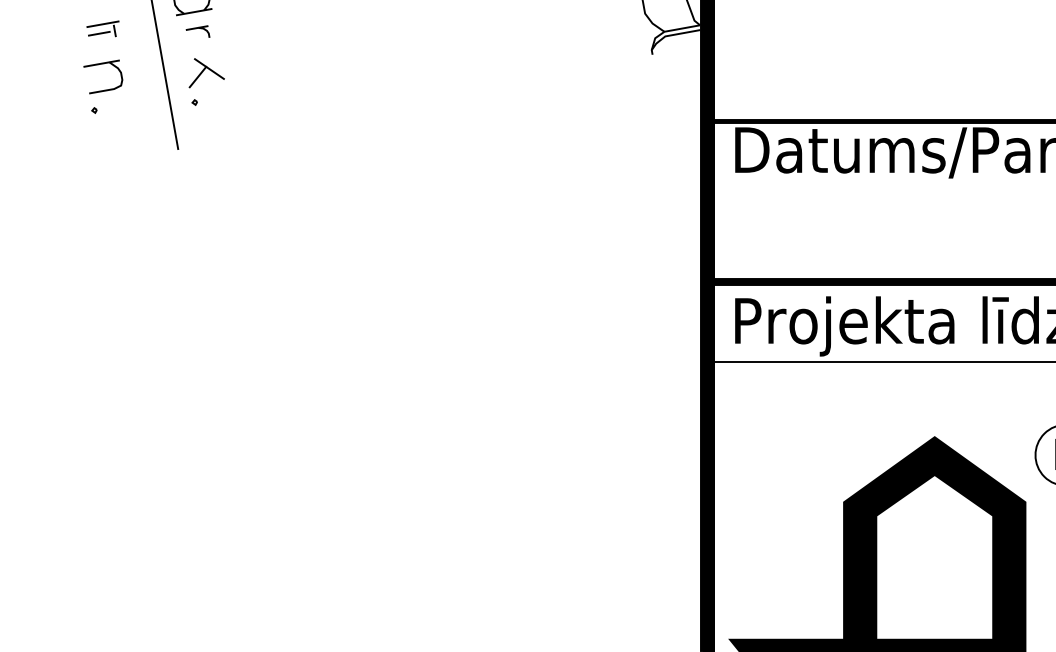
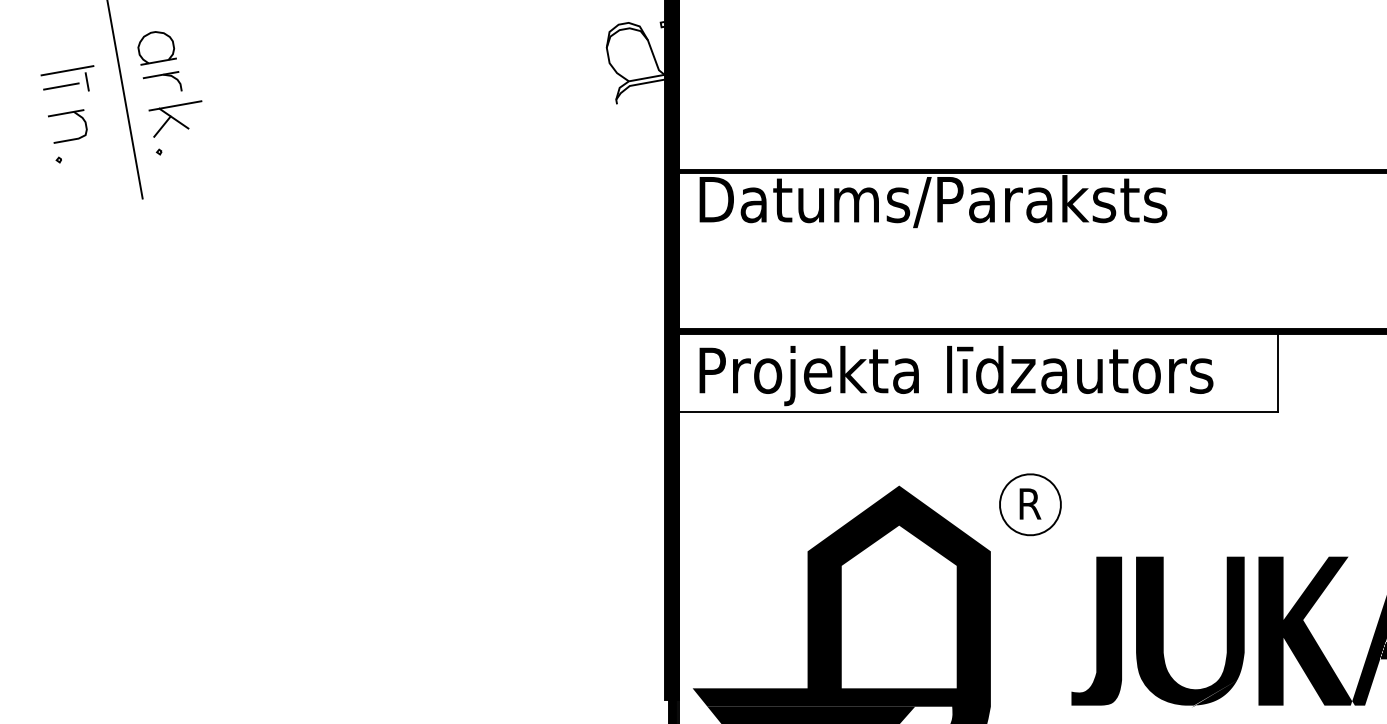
part: (103, 28) -> (67, 78), size x1.67
part: (198, 31) -> (162, 81), size x1.67
line: (211, 55) -> (175, 105), added

